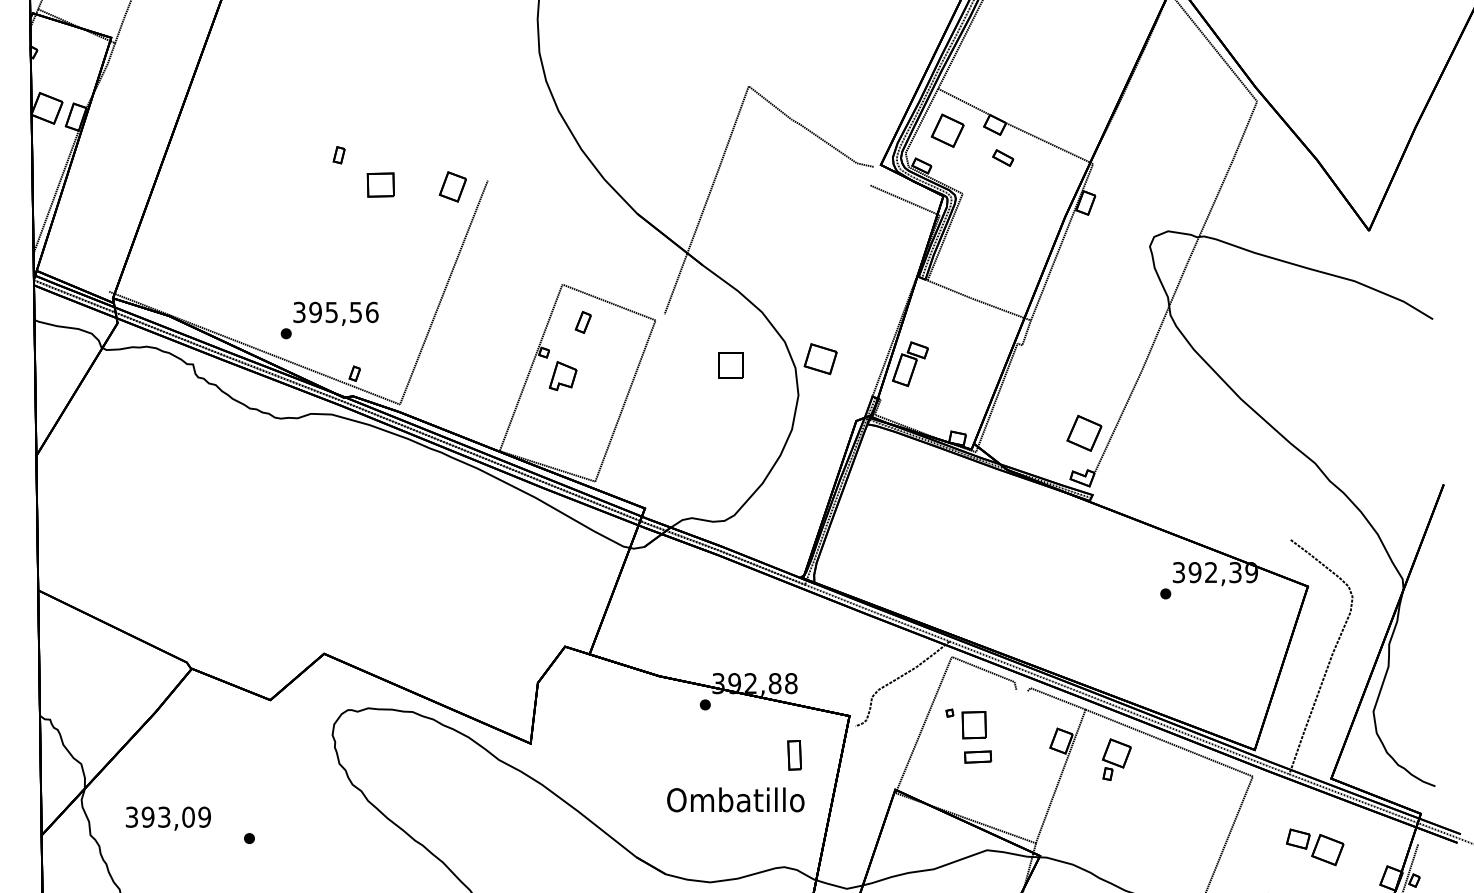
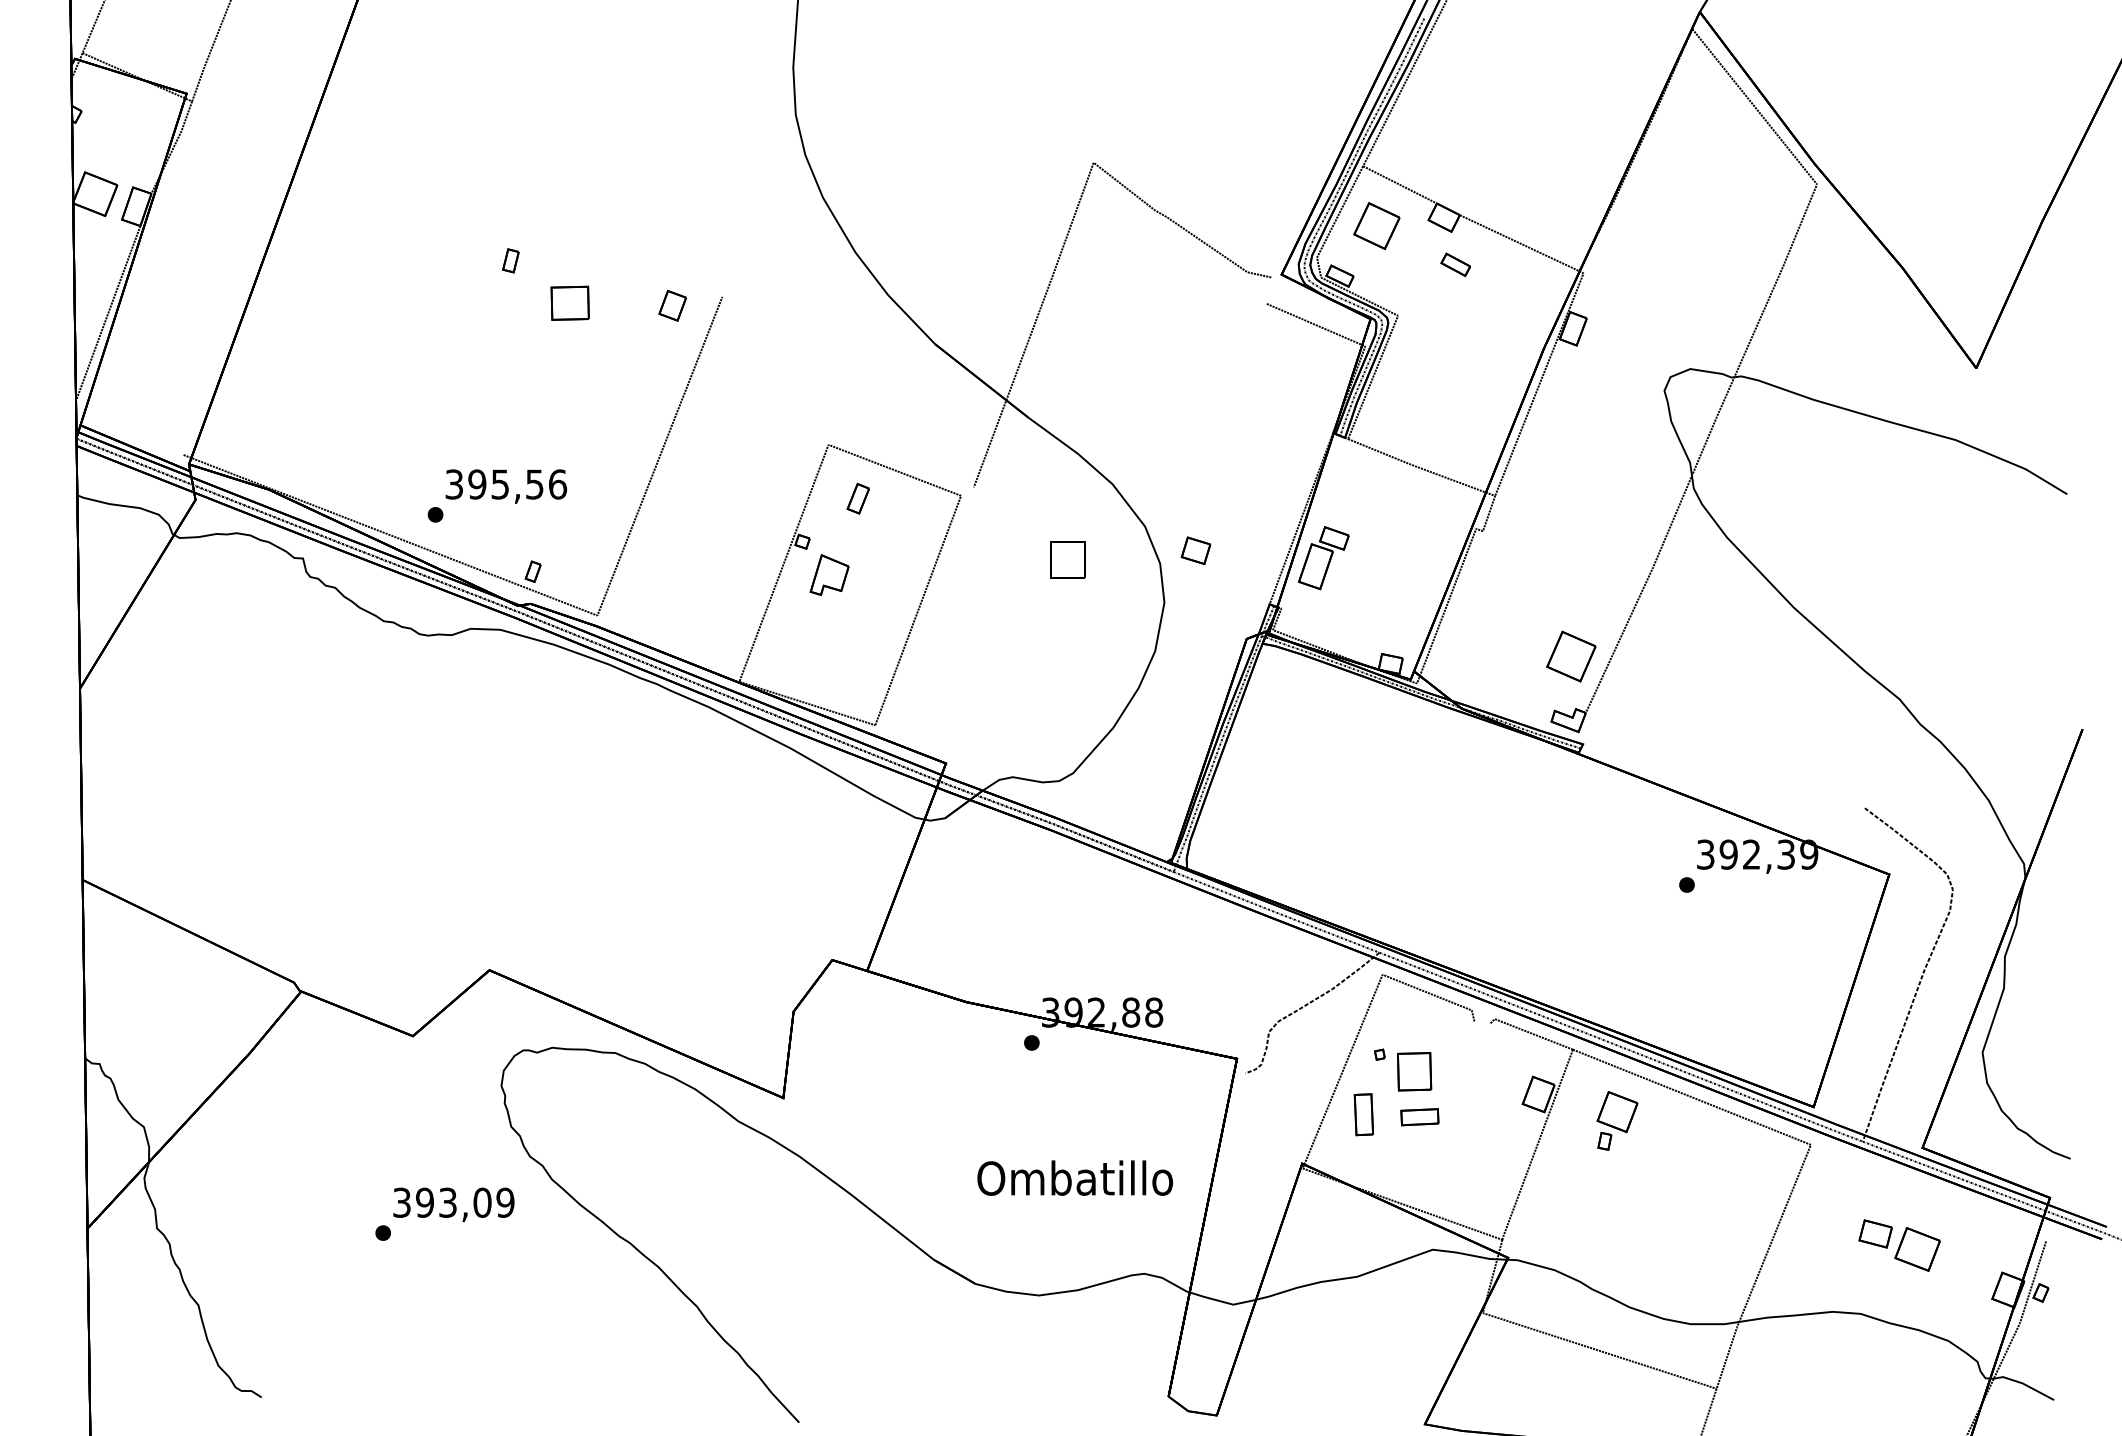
part: (452, 186) -> (672, 305), size x0.71
part: (820, 358) -> (1195, 550), size x0.62
part: (794, 755) -> (1363, 1114), moved
text: (168, 818) -> (453, 1204), moved

